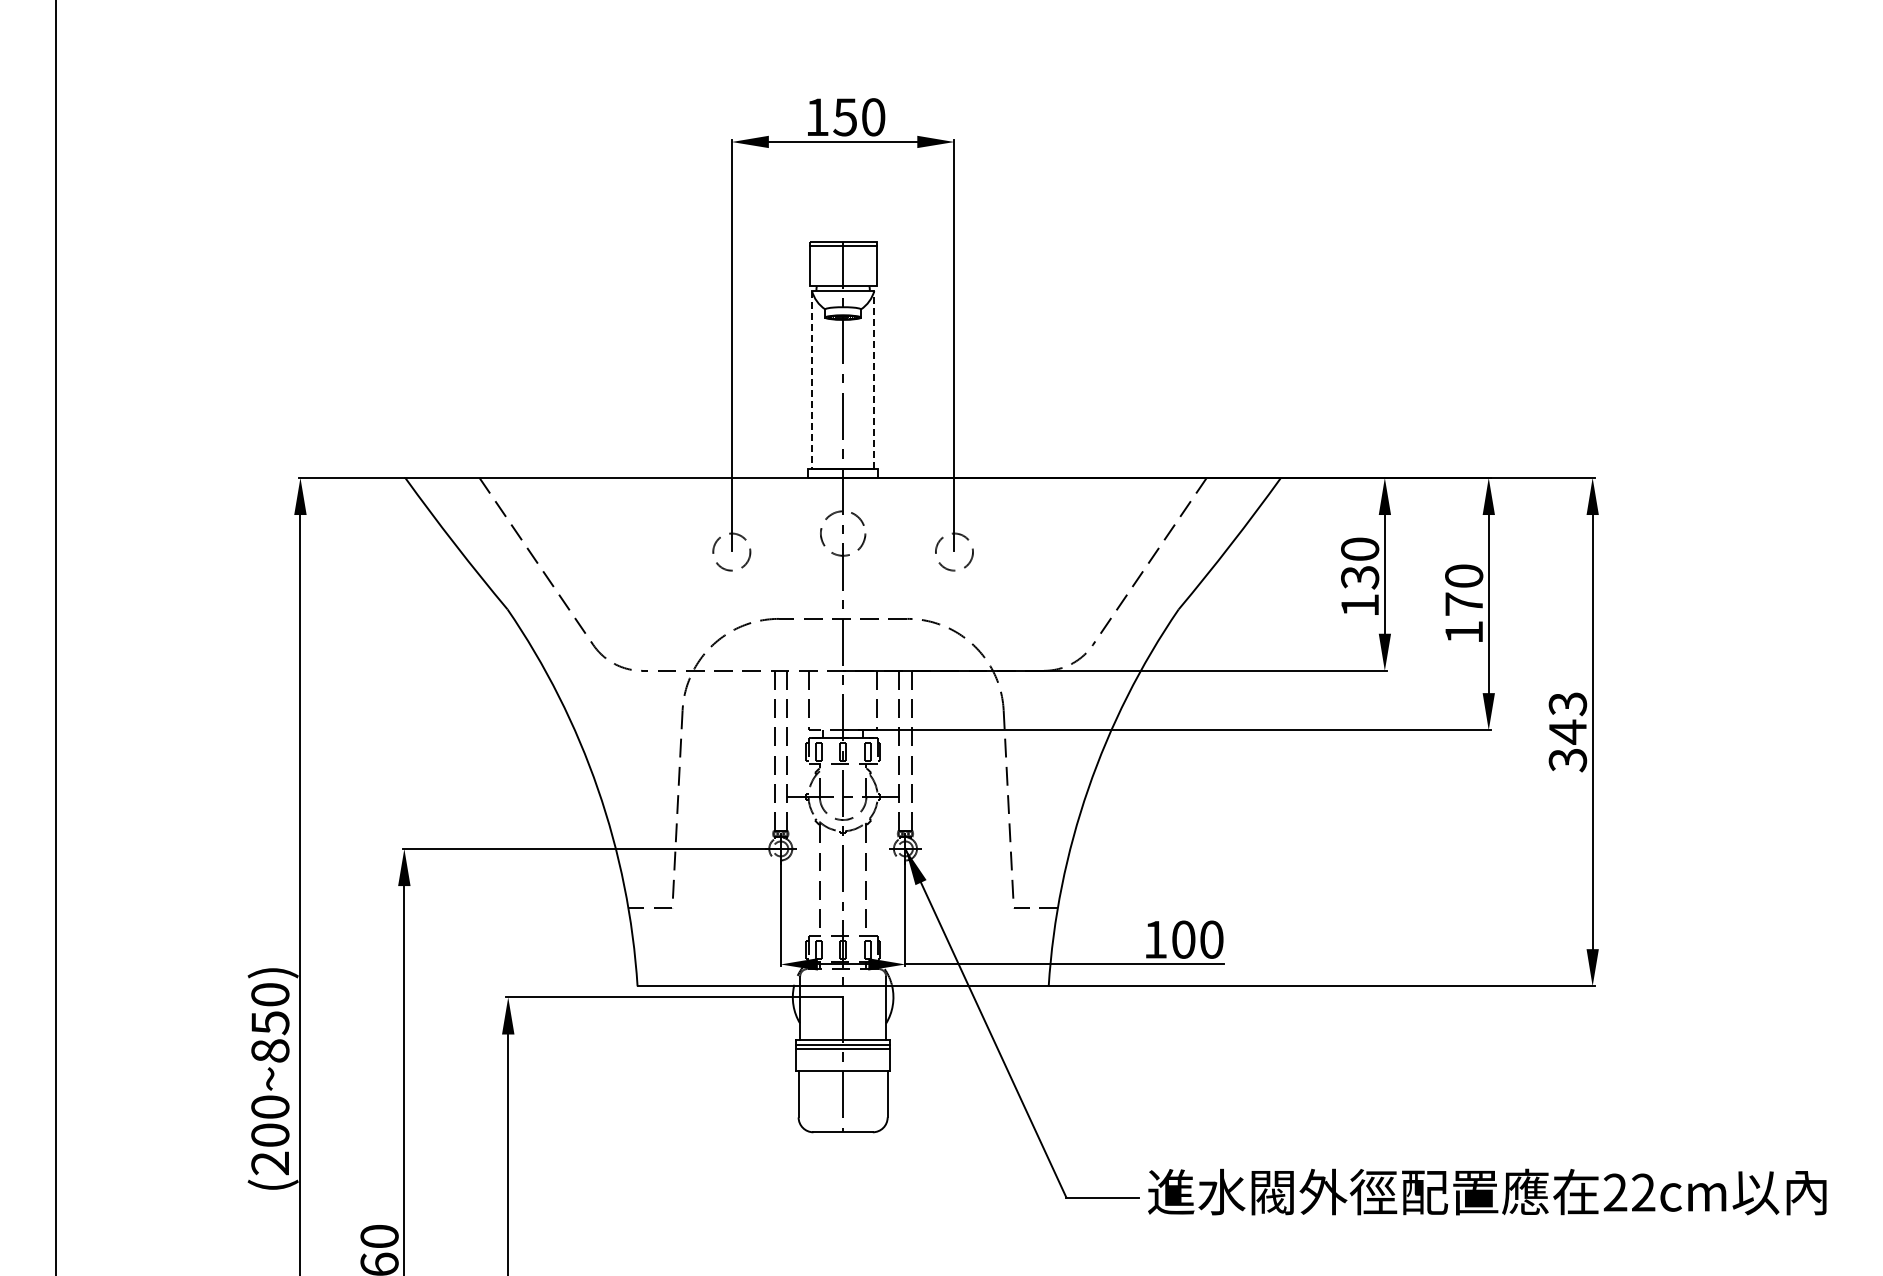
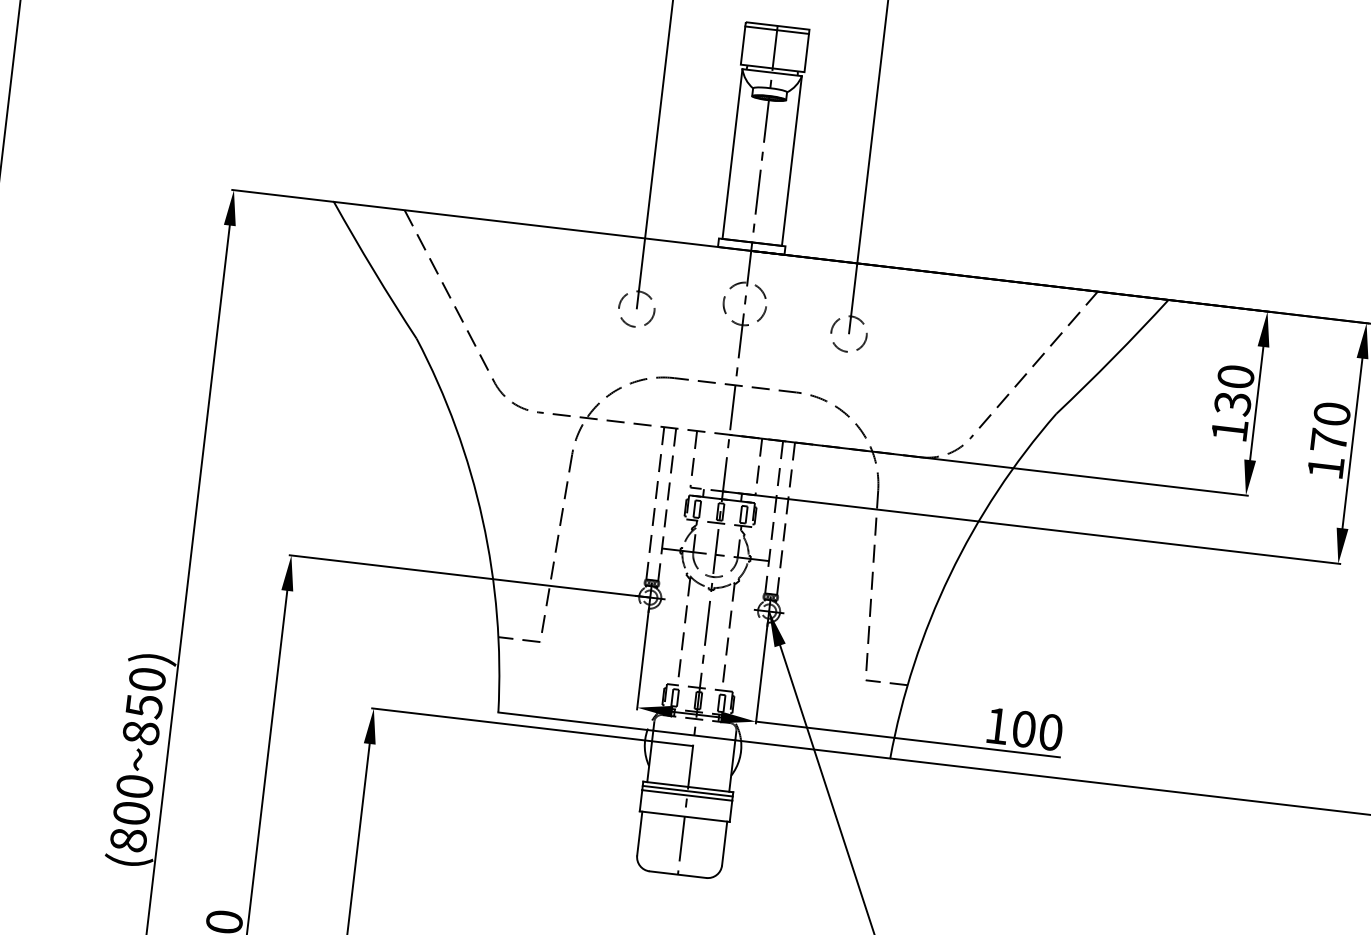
line: (874, 379) -> (792, 160), dashed -> solid
line: (811, 380) -> (731, 154), dashed -> solid
text: (270, 1163) -> (128, 840), (200~850) -> (800~850)

